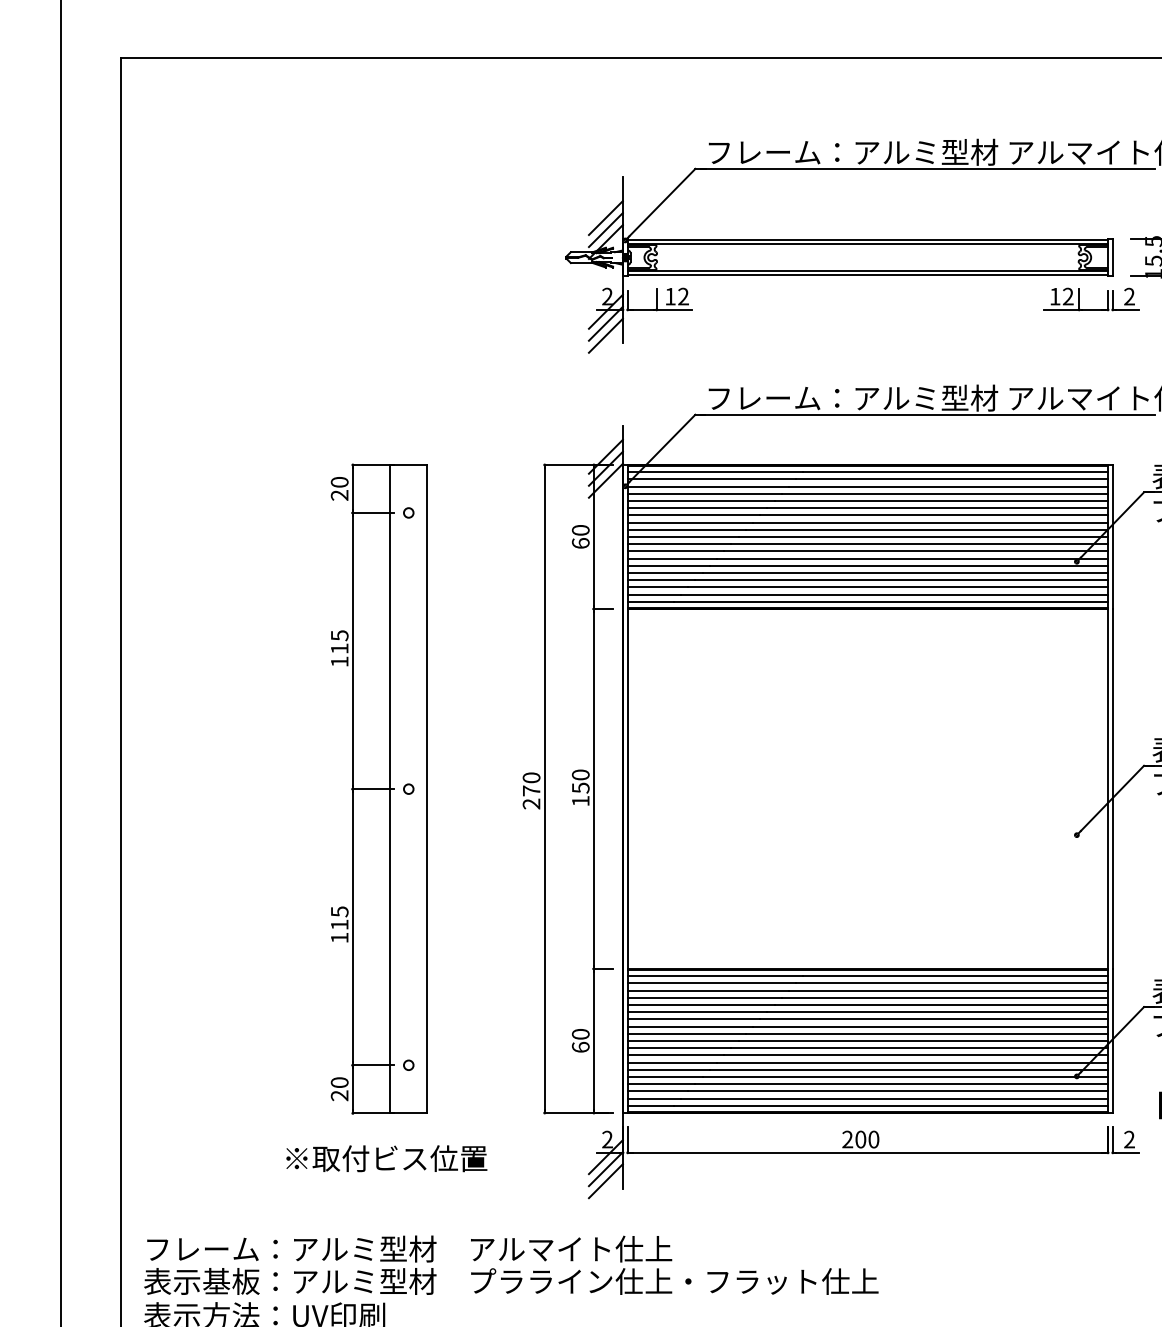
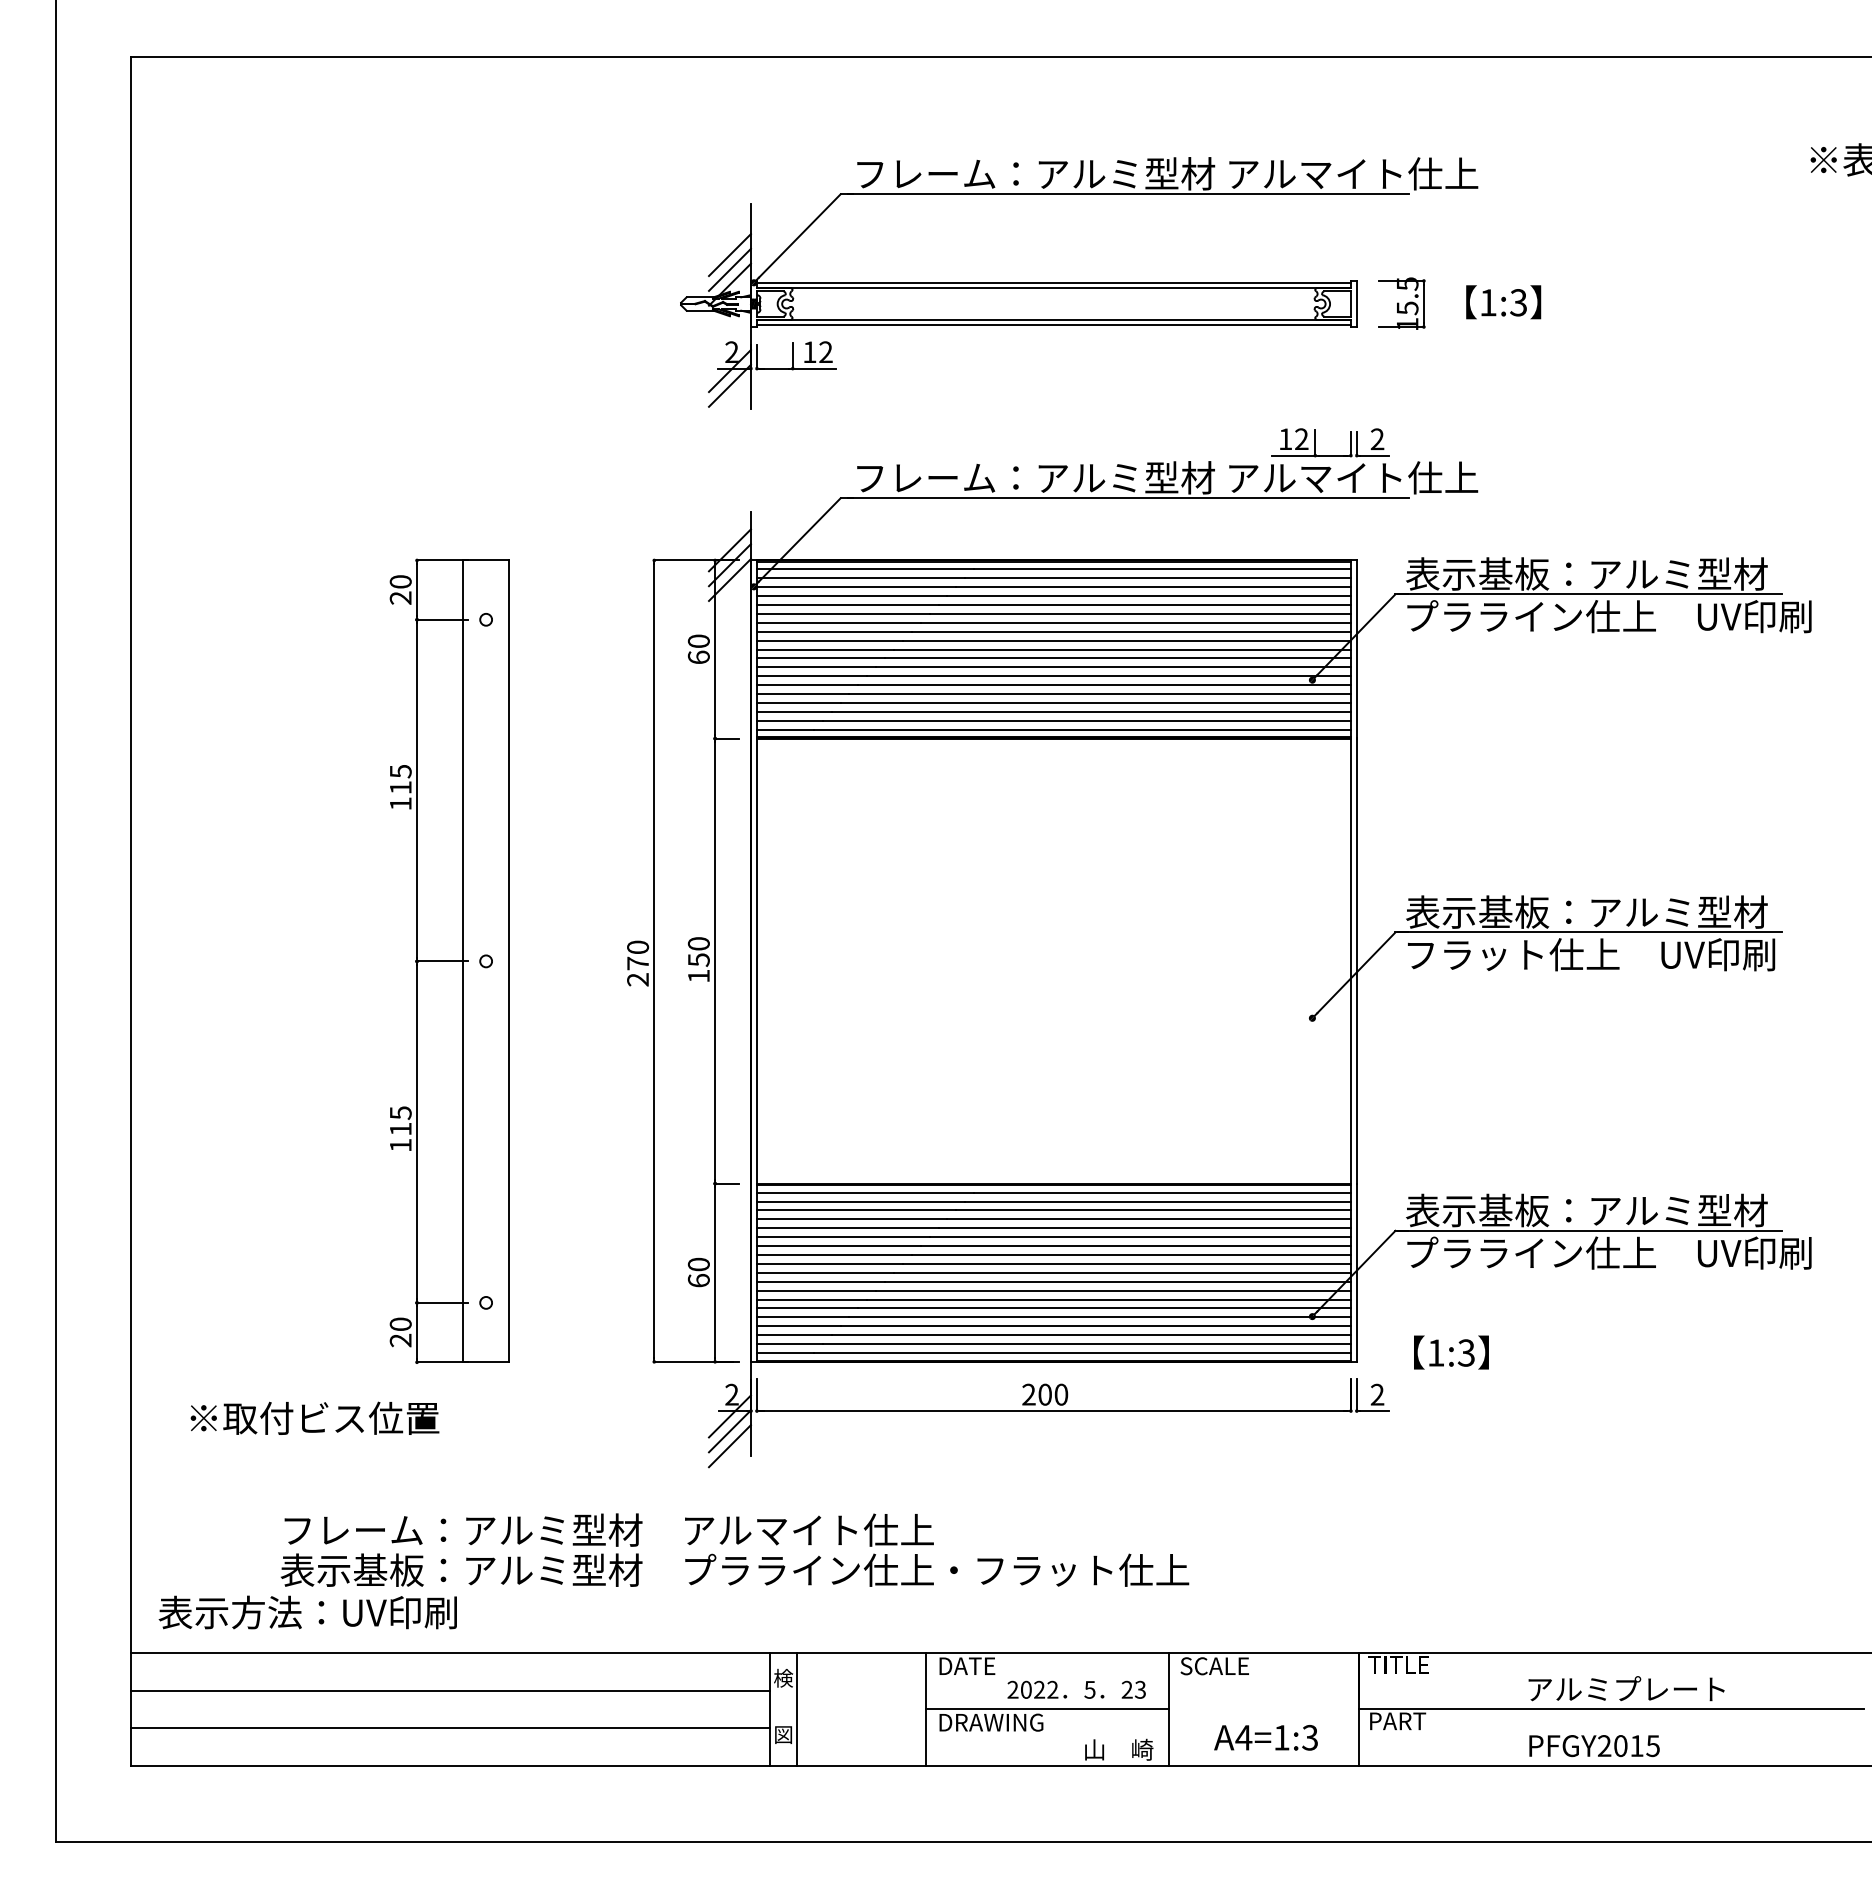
part: (1091, 309) -> (1330, 455), moved
line: (605, 335) -> (729, 400), removed
text: (386, 1157) -> (314, 1417), moved
text: (510, 1264) -> (734, 1549), moved

